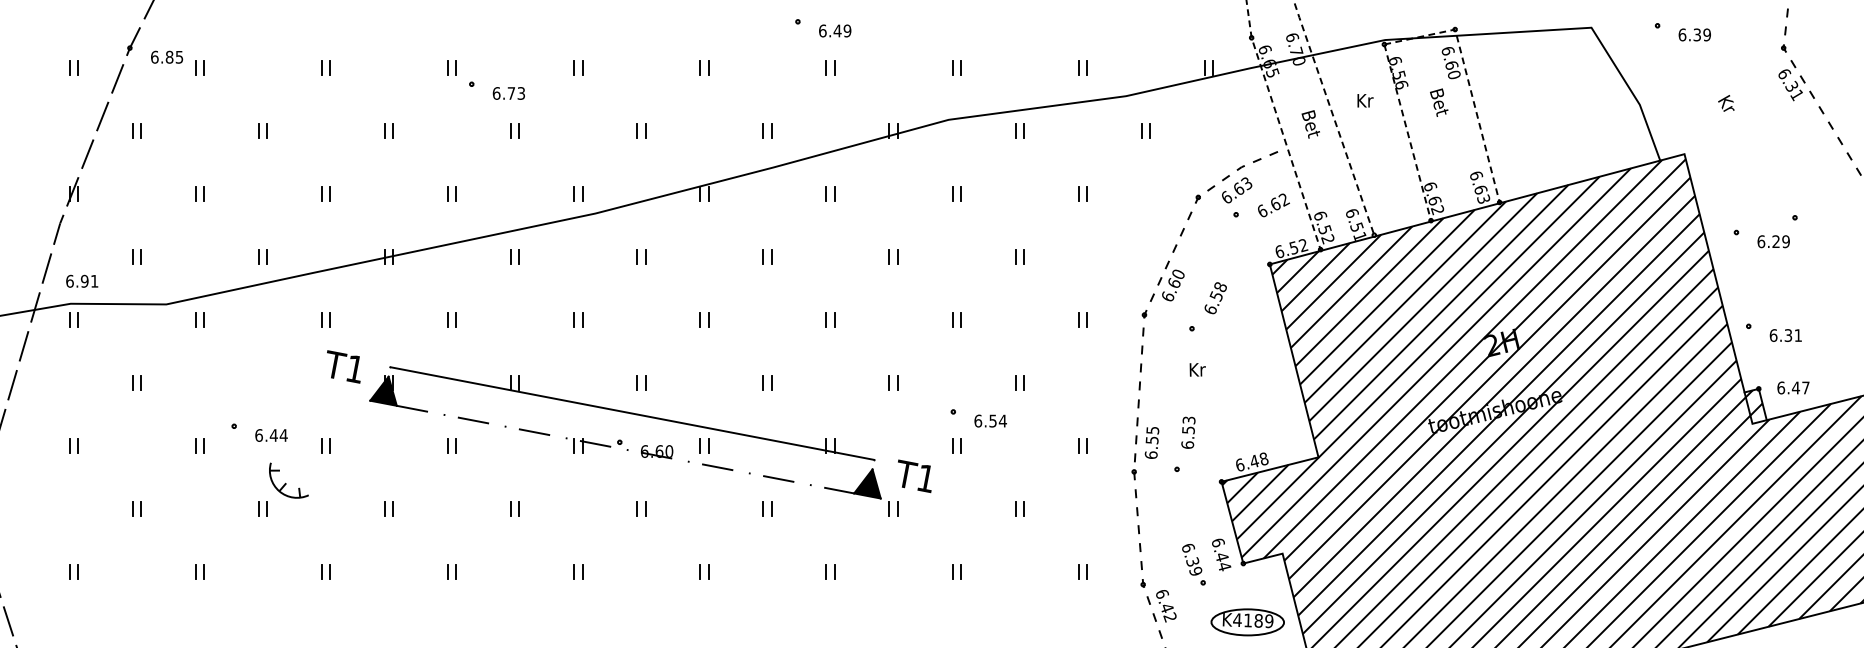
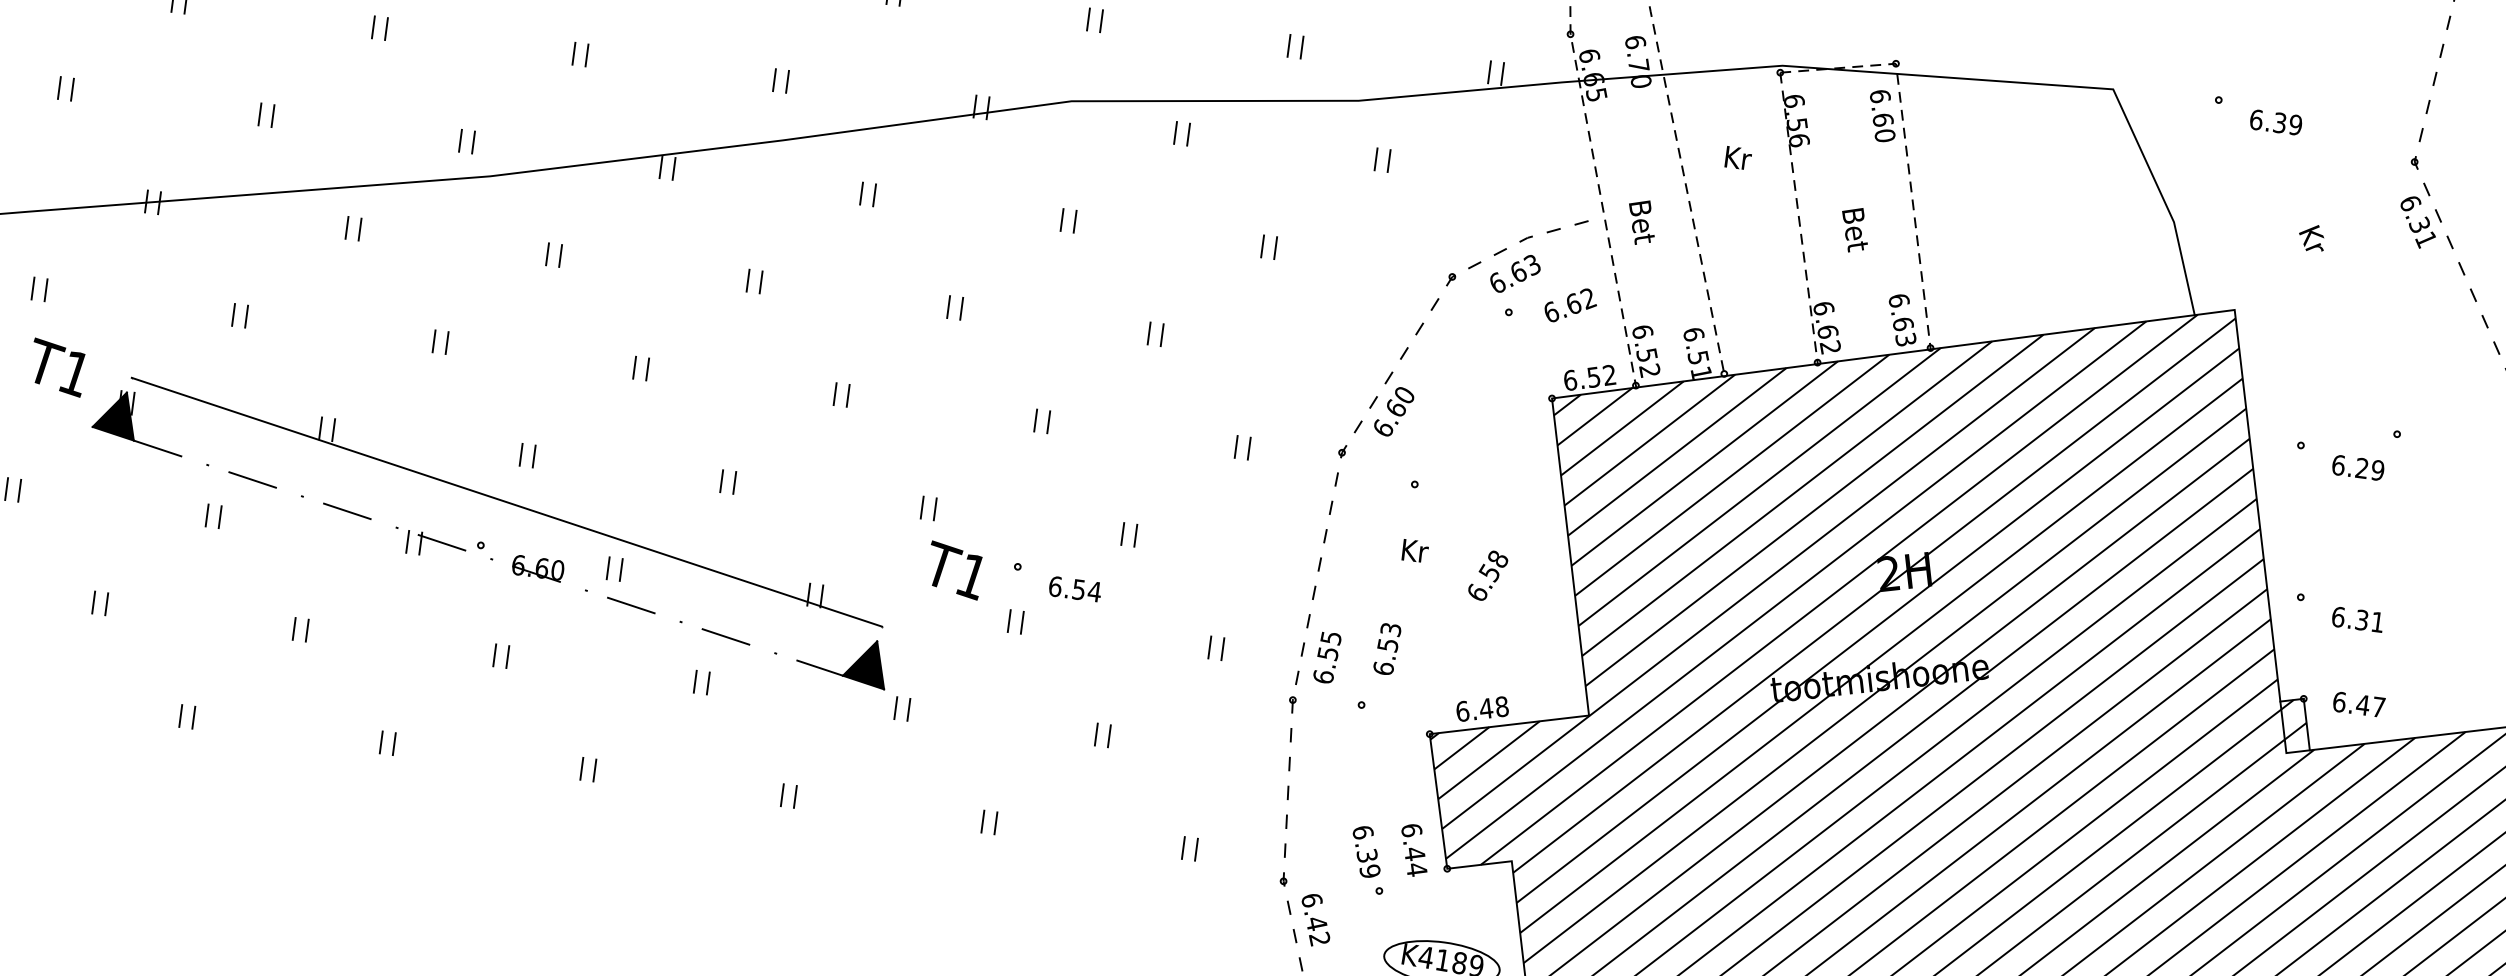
text: (1439, 102) -> (1855, 229), moved
text: (1310, 124) -> (1641, 222), moved
text: (1215, 298) -> (1487, 576), moved
text: (914, 476) -> (954, 570), moved

